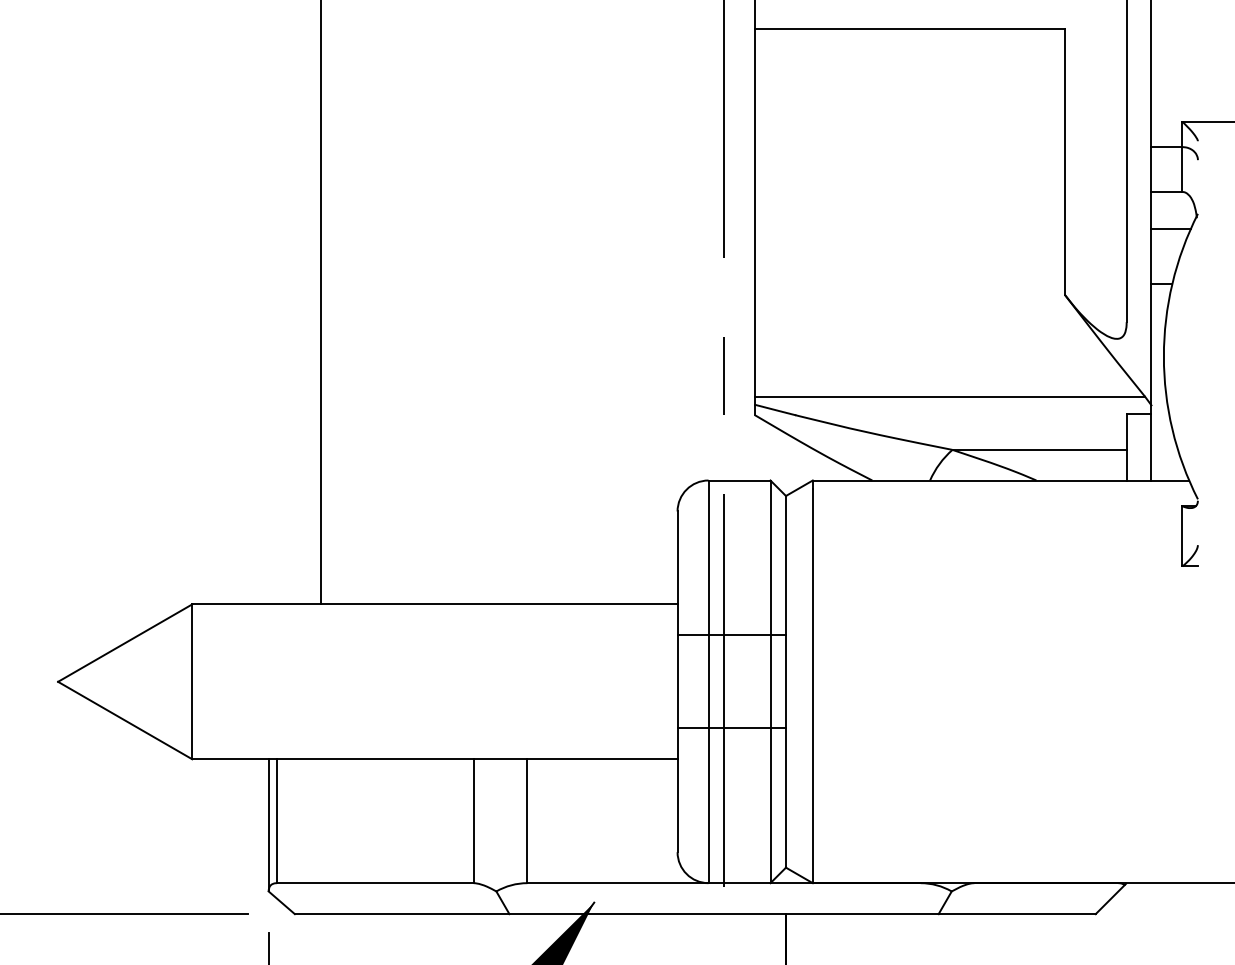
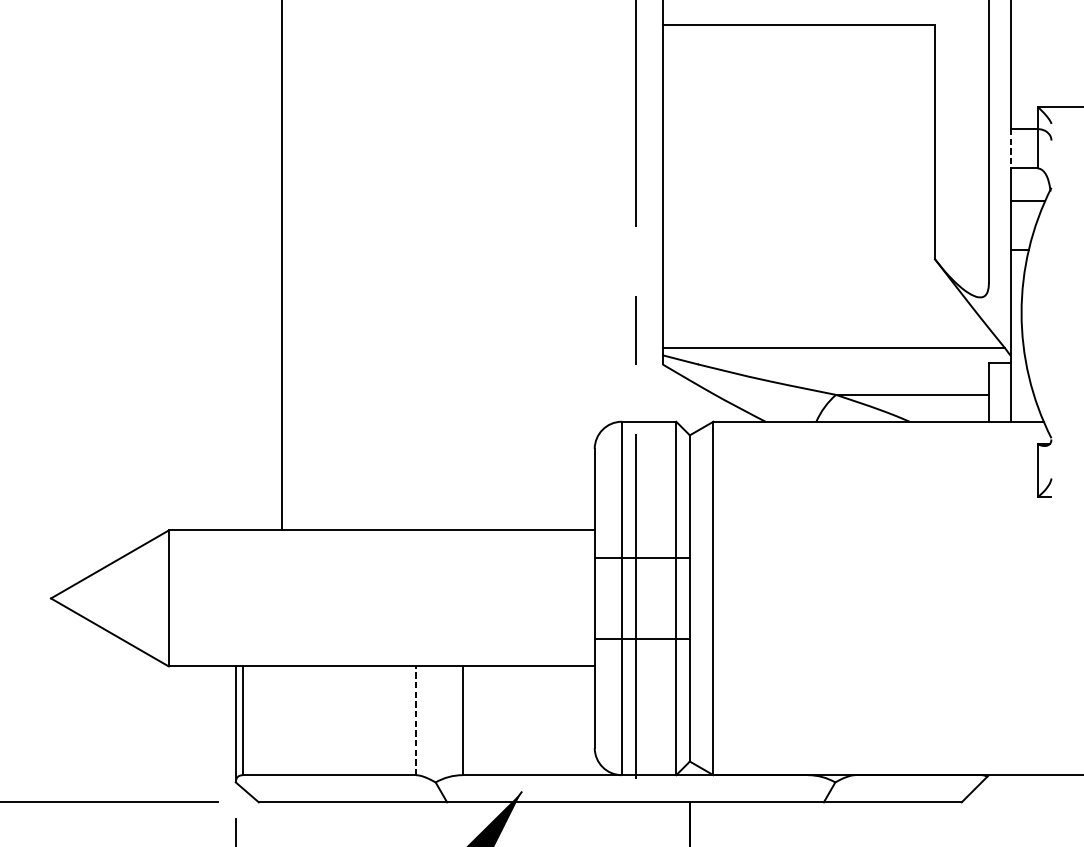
line: (1151, 170) -> (1010, 149), solid -> dashed
line: (473, 821) -> (415, 721), solid -> dashed

